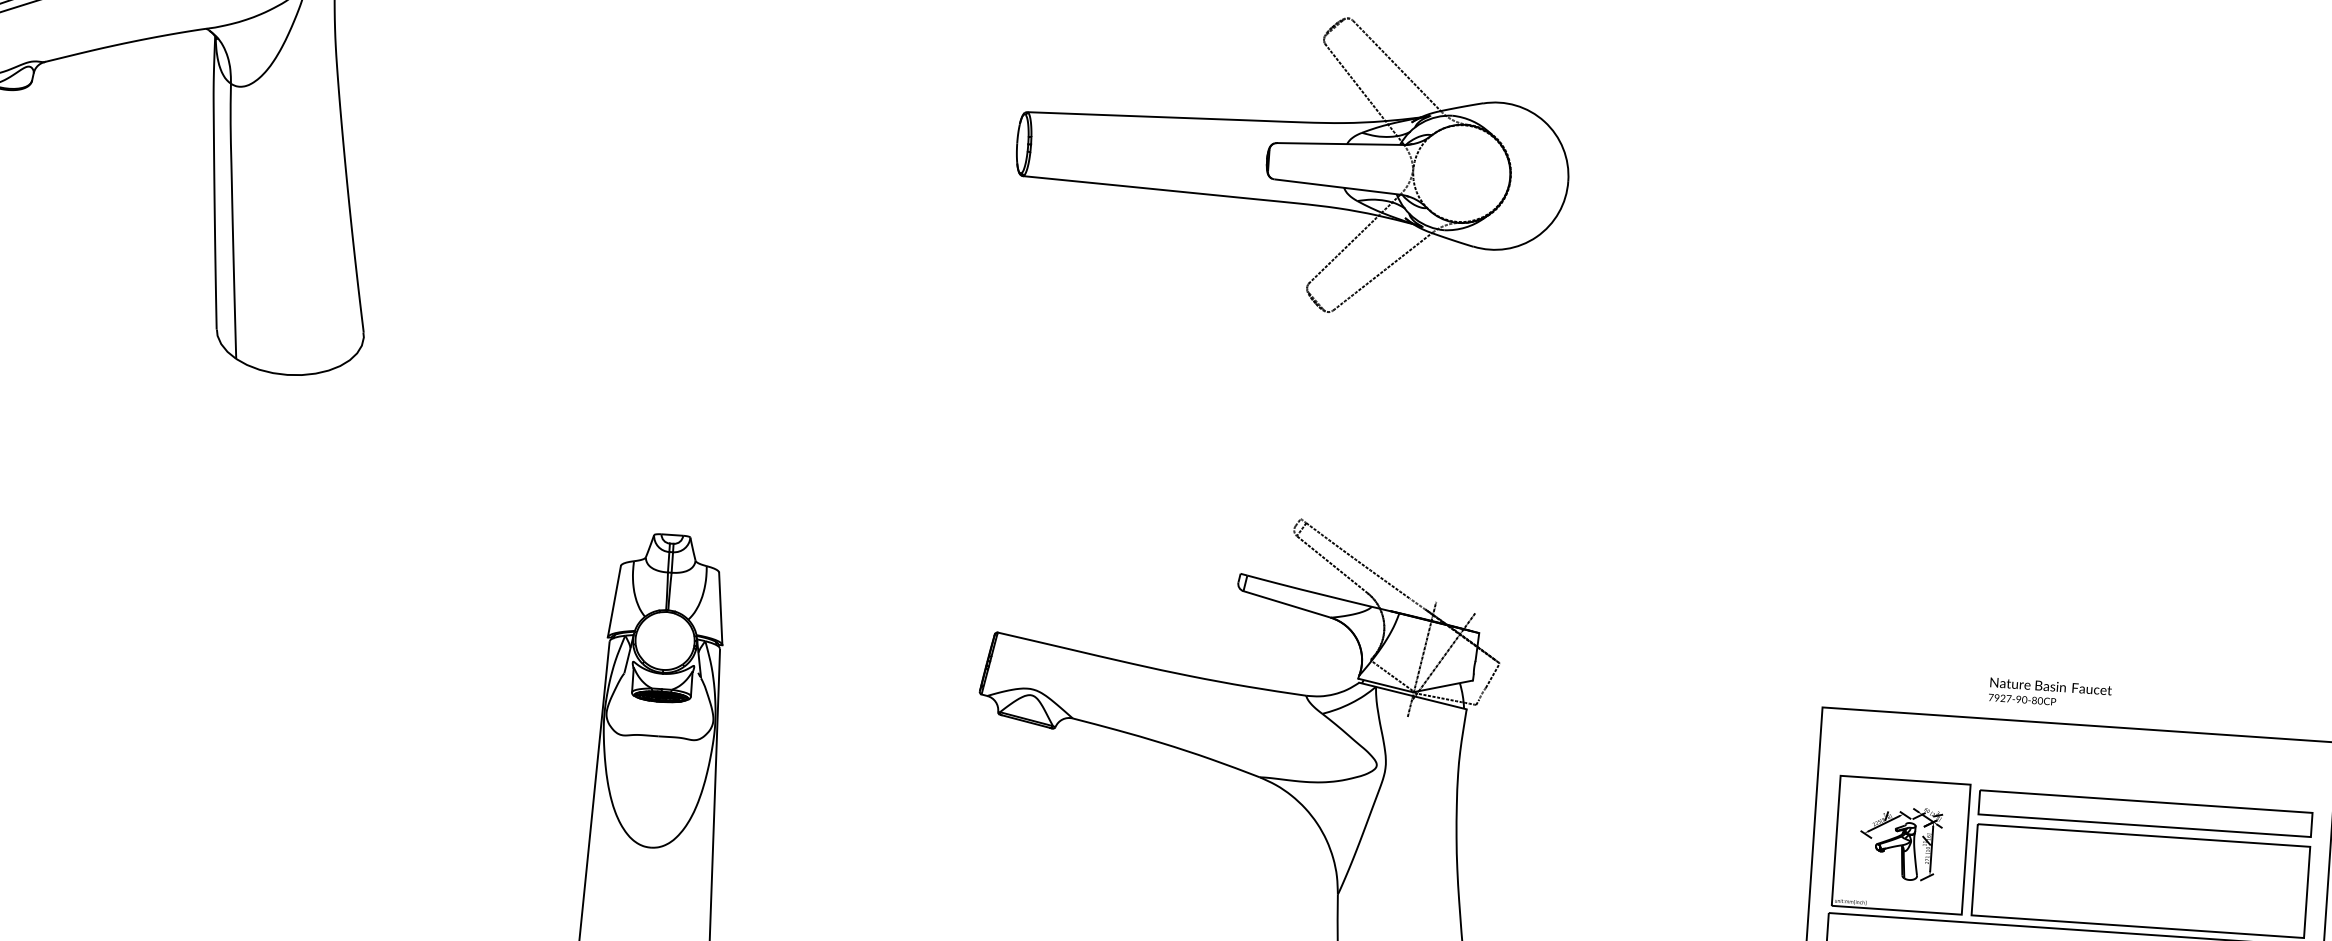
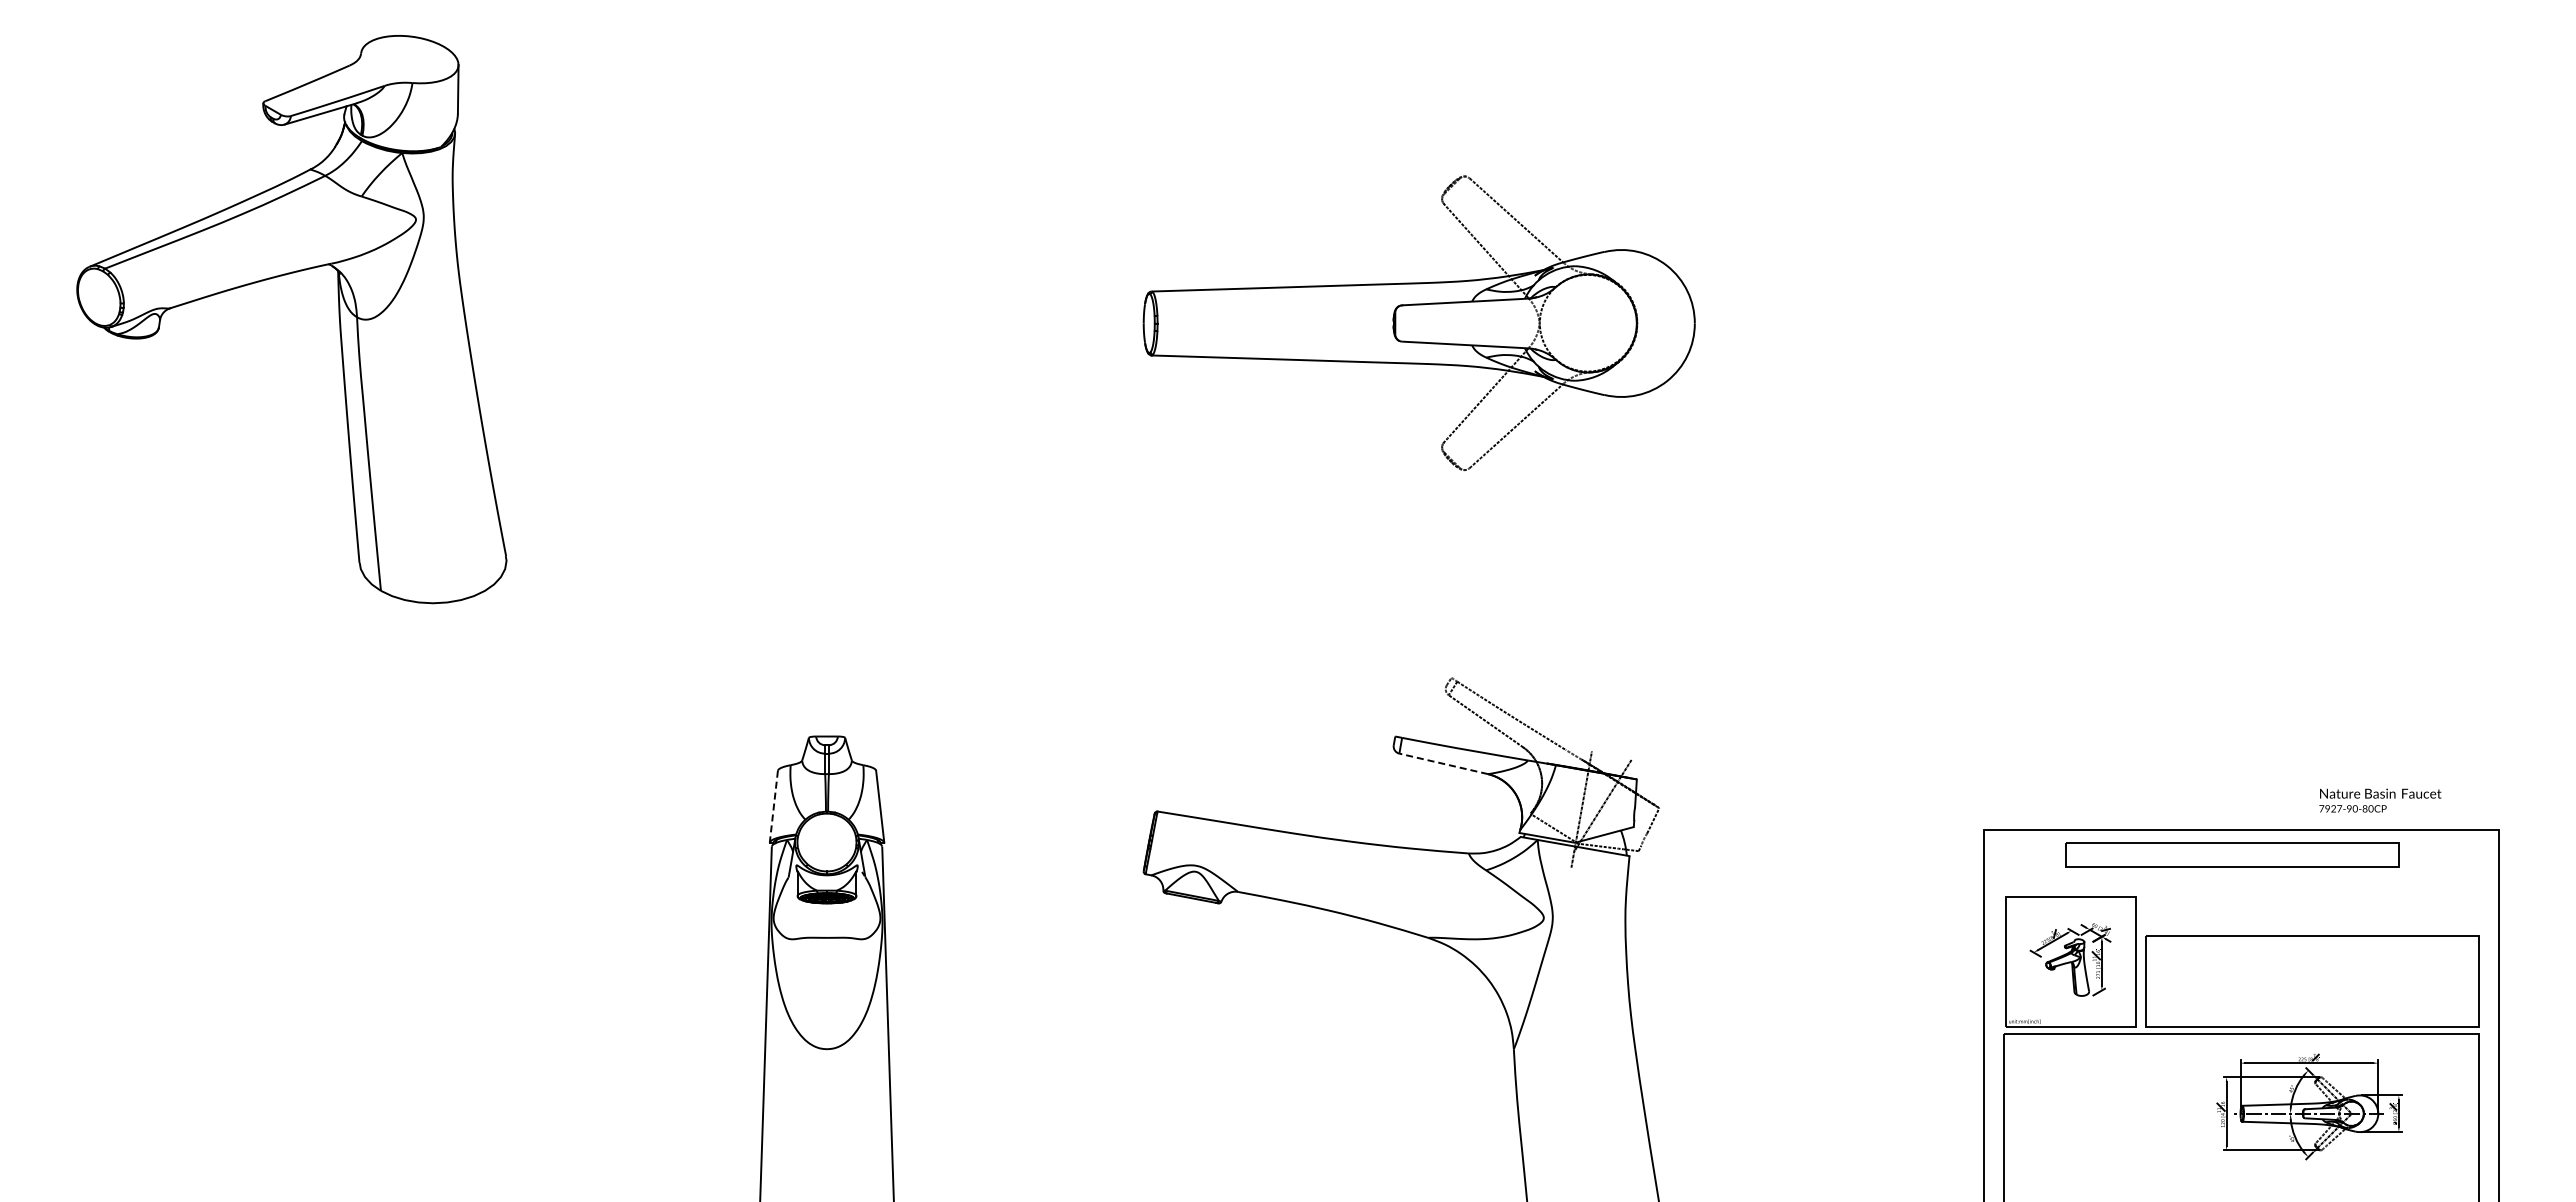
line: (613, 602) -> (773, 807), solid -> dashed
line: (1286, 604) -> (1443, 763), solid -> dashed
text: (2050, 693) -> (2380, 800), moved
part: (2145, 813) -> (2232, 854), moved

